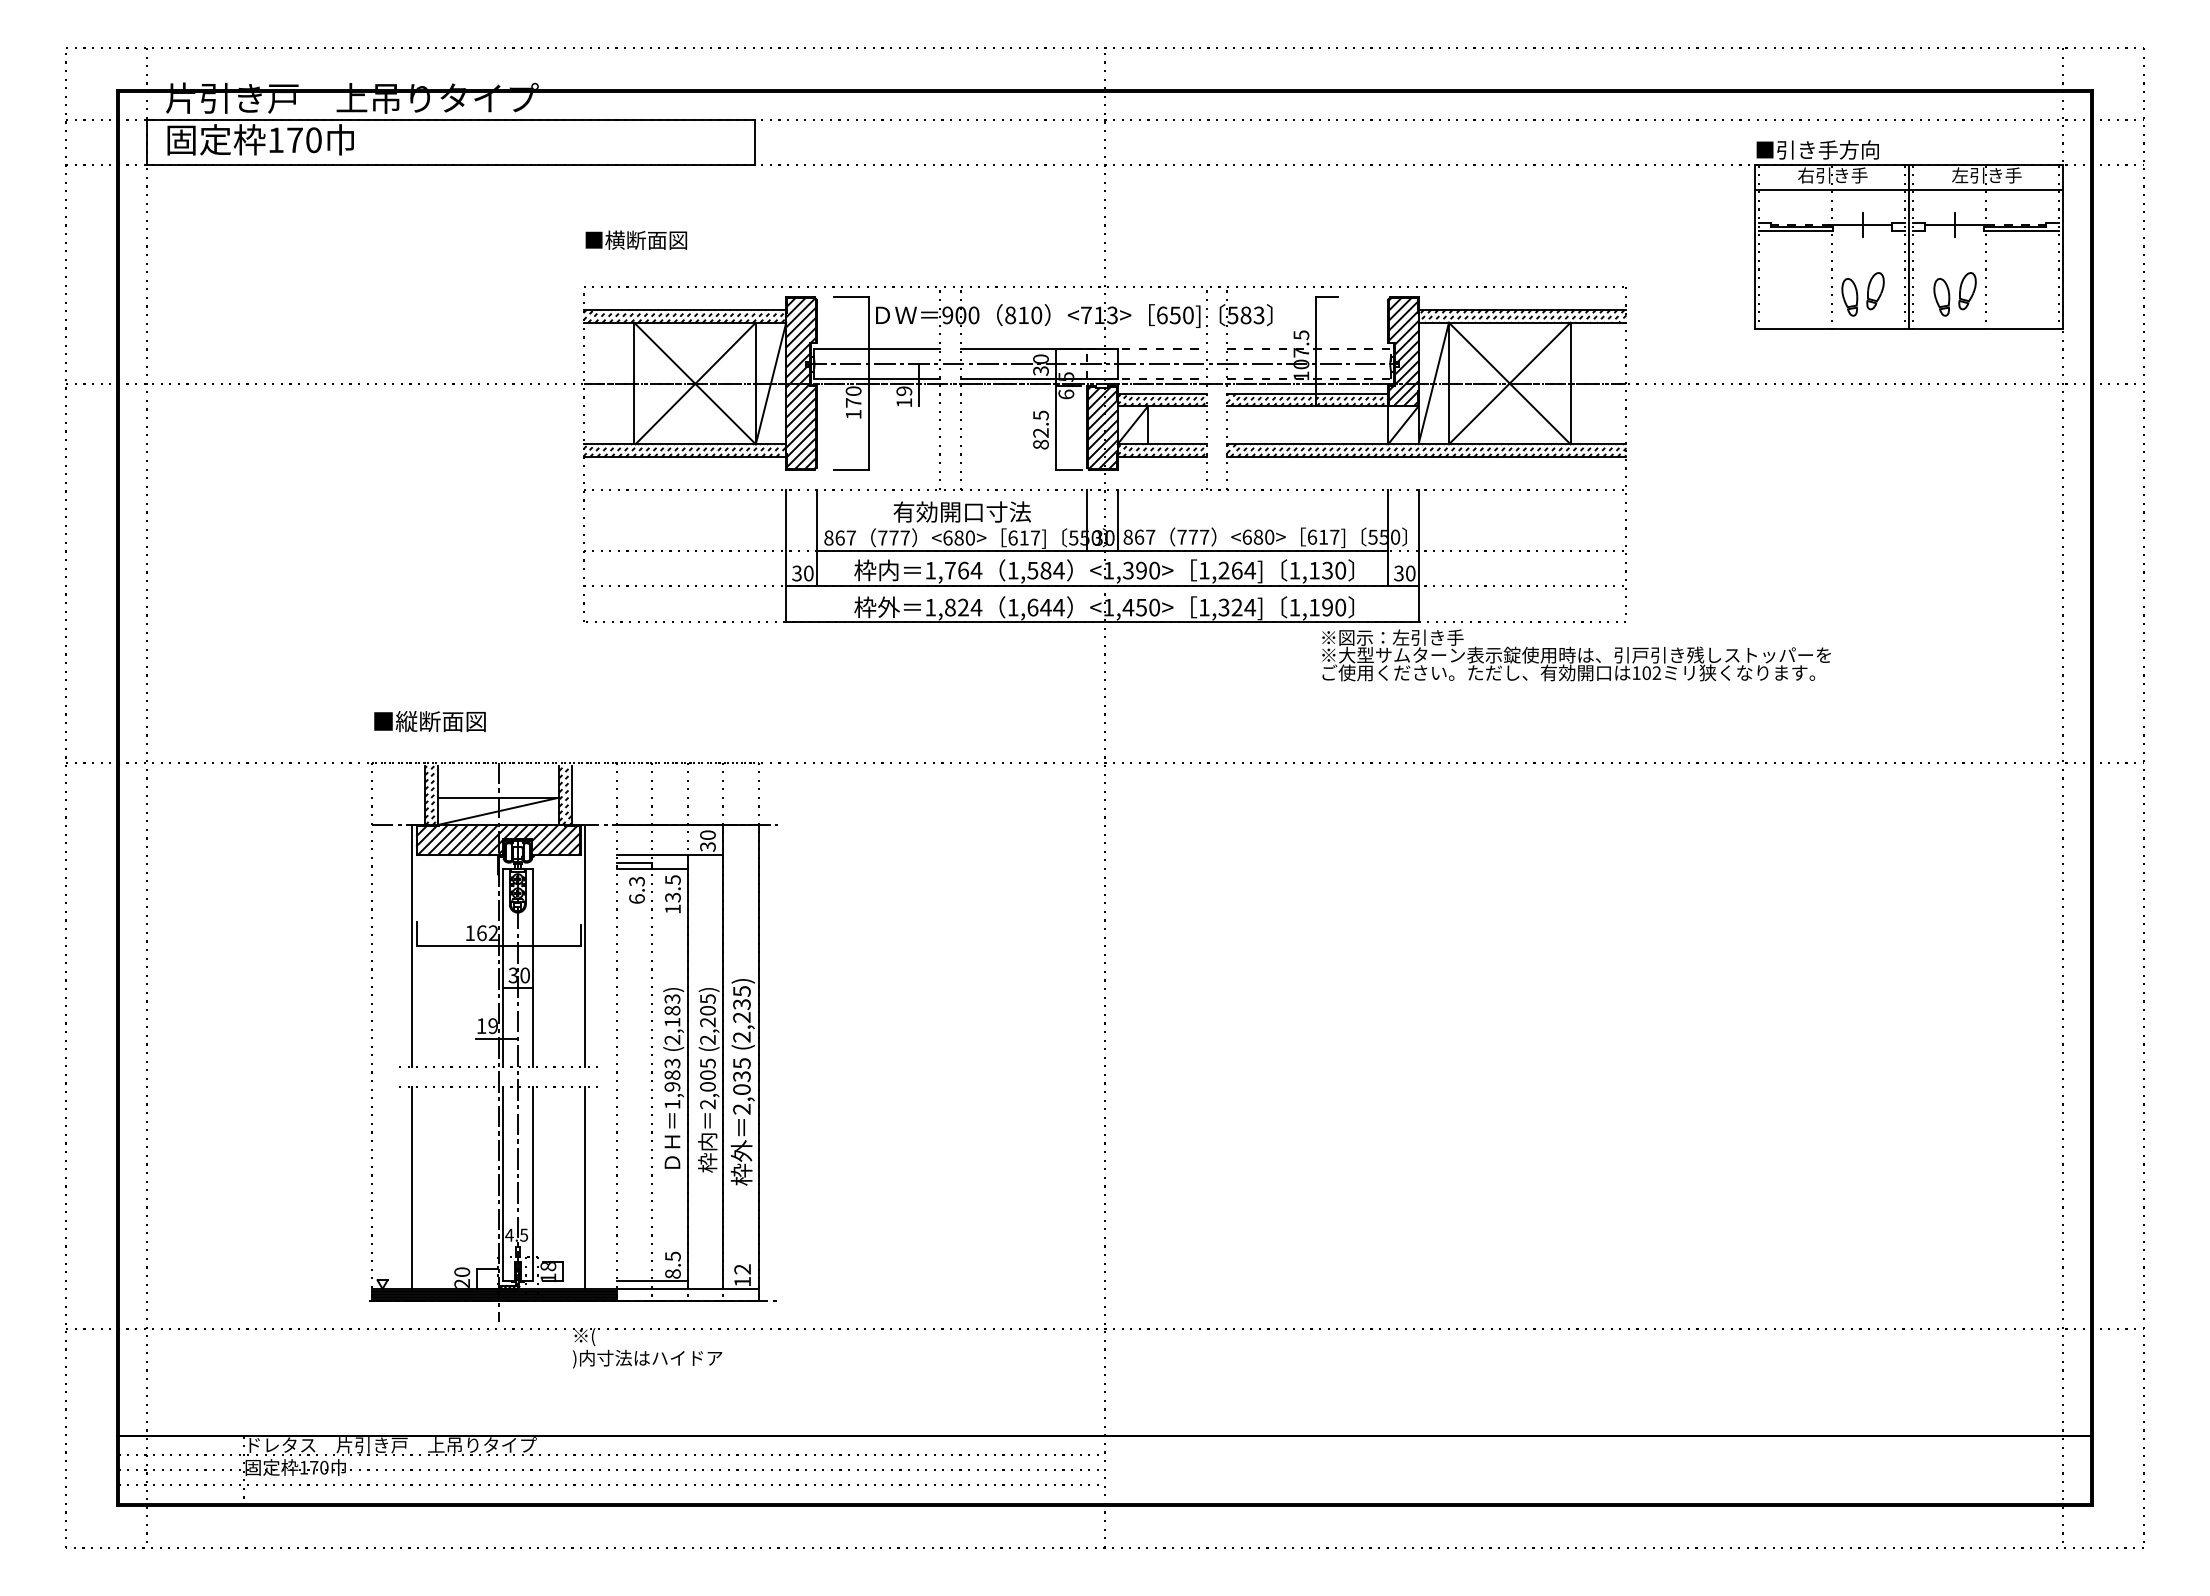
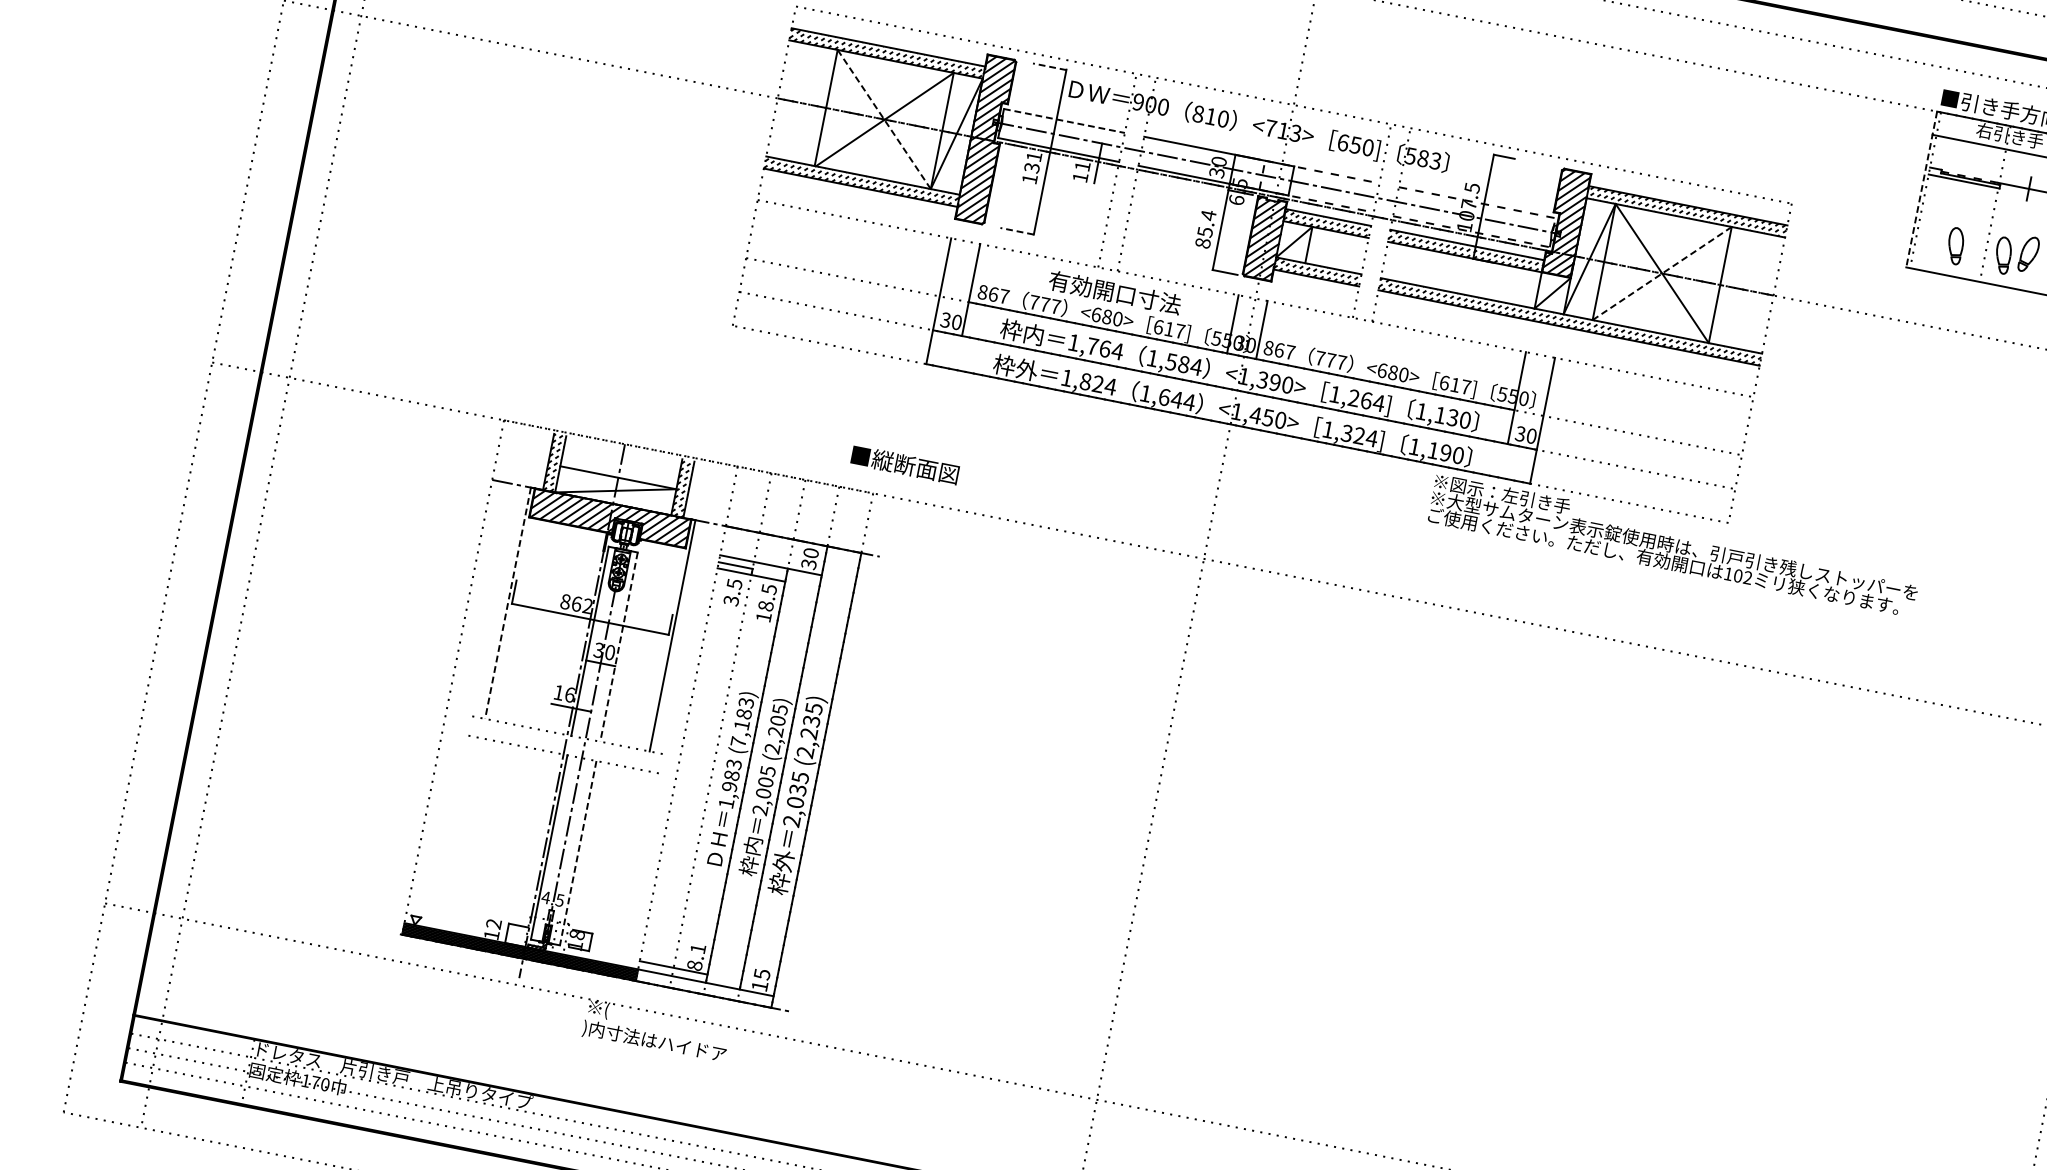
line: (1754, 247) -> (1921, 189), solid -> dashed
line: (850, 297) -> (1048, 66), solid -> dashed
part: (1799, 297) -> (1955, 246), added
line: (877, 349) -> (1064, 121), solid -> dashed
line: (695, 383) -> (884, 119), solid -> dashed
line: (1509, 383) -> (1661, 273), solid -> dashed
text: (904, 391) -> (1082, 166), 19 -> 11
text: (853, 396) -> (1033, 161), 170 -> 131
text: (1040, 423) -> (1206, 222), 82.5 -> 85.4
line: (850, 469) -> (1016, 230), solid -> dashed
text: (429, 721) -> (904, 464), moved
text: (636, 889) -> (732, 591), 6.3 -> 3.5
text: (672, 897) -> (765, 606), 13.5 -> 18.5
text: (470, 933) -> (565, 602), 162 -> 862
line: (412, 946) -> (508, 603), solid -> dashed
line: (533, 968) -> (619, 647), solid -> dashed
text: (493, 1026) -> (570, 695), 19 -> 16
text: (672, 1039) -> (738, 741), (2,183) -> (7,183)
line: (533, 1183) -> (578, 852), solid -> dashed
line: (412, 1188) -> (462, 834), removed
line: (584, 1188) -> (626, 867), removed
text: (672, 1256) -> (697, 948), 8.5 -> 8.1
text: (742, 1269) -> (762, 974), 12 -> 15
text: (462, 1277) -> (493, 929), 20 -> 12

